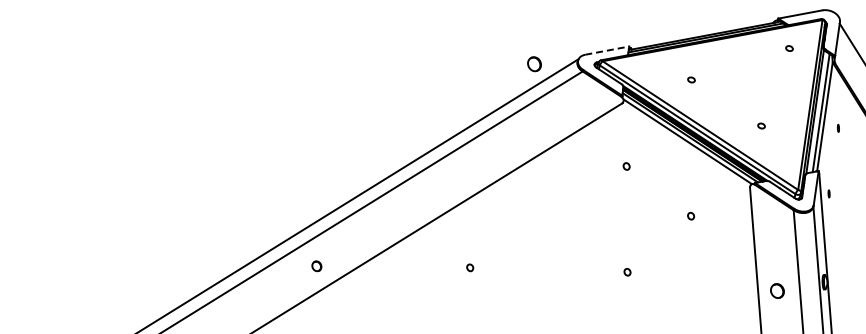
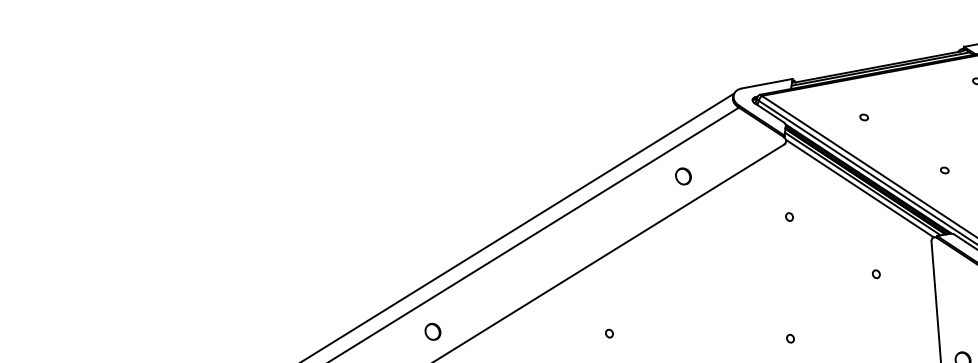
line: (607, 50) -> (767, 83), dashed -> solid
part: (534, 64) -> (683, 176), moved
part: (691, 215) -> (876, 273), moved
part: (316, 266) -> (432, 332), size x1.43

